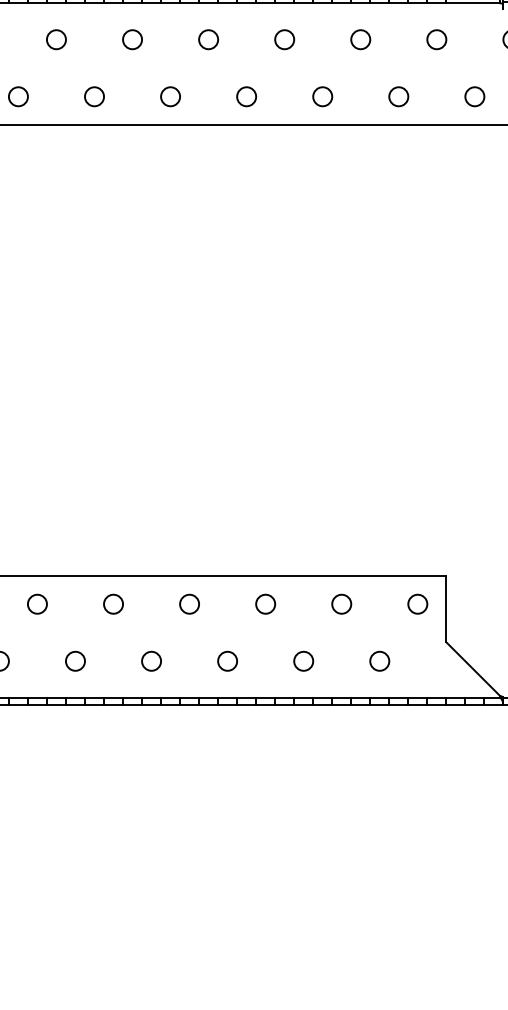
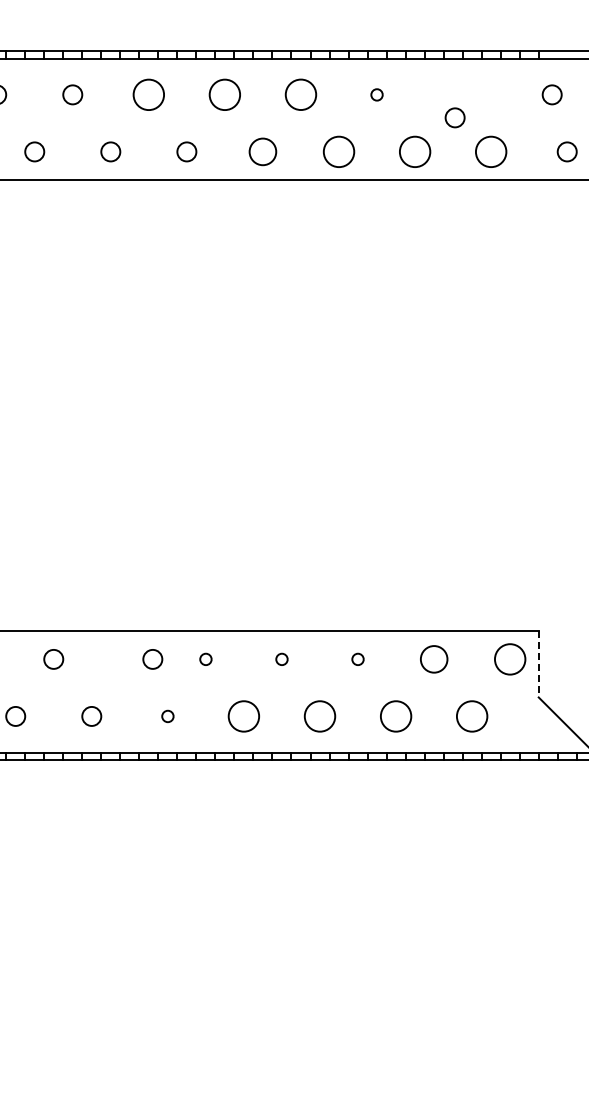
circle: (56, 39) -> (148, 94), size x1.6
circle: (132, 39) -> (224, 94), size x1.6
circle: (208, 39) -> (300, 94), size x1.6
circle: (284, 39) -> (376, 94), size x0.6
circle: (360, 39) -> (454, 117), moved
circle: (436, 39) -> (551, 94), moved
circle: (170, 96) -> (262, 151), size x1.4
circle: (246, 96) -> (338, 151), size x1.6
circle: (322, 96) -> (414, 151), size x1.6
circle: (398, 96) -> (490, 151), size x1.6
circle: (417, 603) -> (509, 658), size x1.6
circle: (37, 604) -> (152, 659), moved
circle: (113, 604) -> (205, 659), size x0.6
circle: (189, 604) -> (281, 659), size x0.6
circle: (265, 604) -> (357, 659), size x0.6
circle: (341, 604) -> (433, 659), size x1.4
line: (446, 609) -> (538, 664), solid -> dashed
circle: (151, 660) -> (243, 715), size x1.6
circle: (227, 660) -> (319, 715), size x1.6
circle: (303, 660) -> (395, 715), size x1.6
circle: (379, 660) -> (471, 715), size x1.6
circle: (75, 661) -> (167, 716), size x0.6

